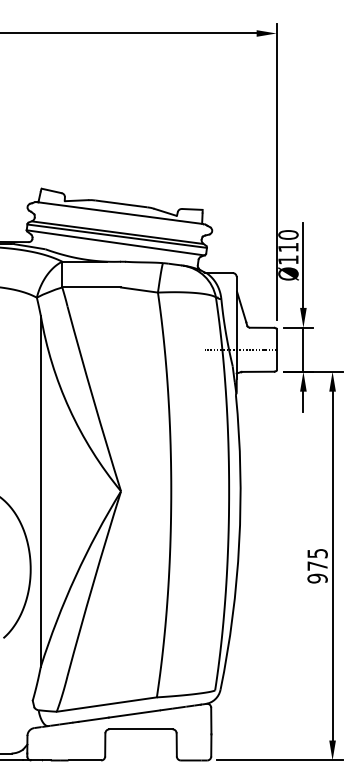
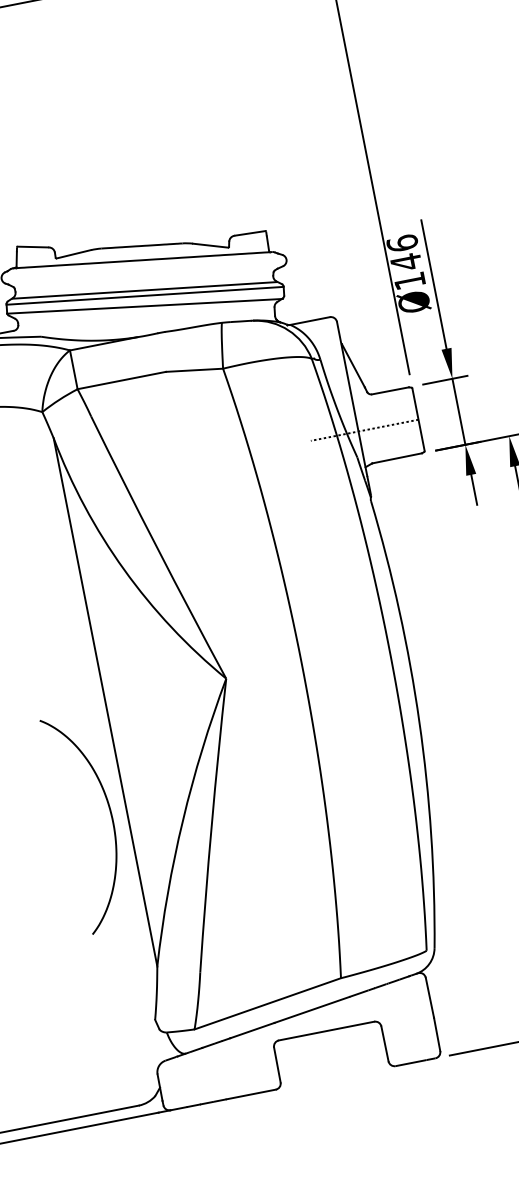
text: (288, 241) -> (404, 253), Ø110 -> Ø146

